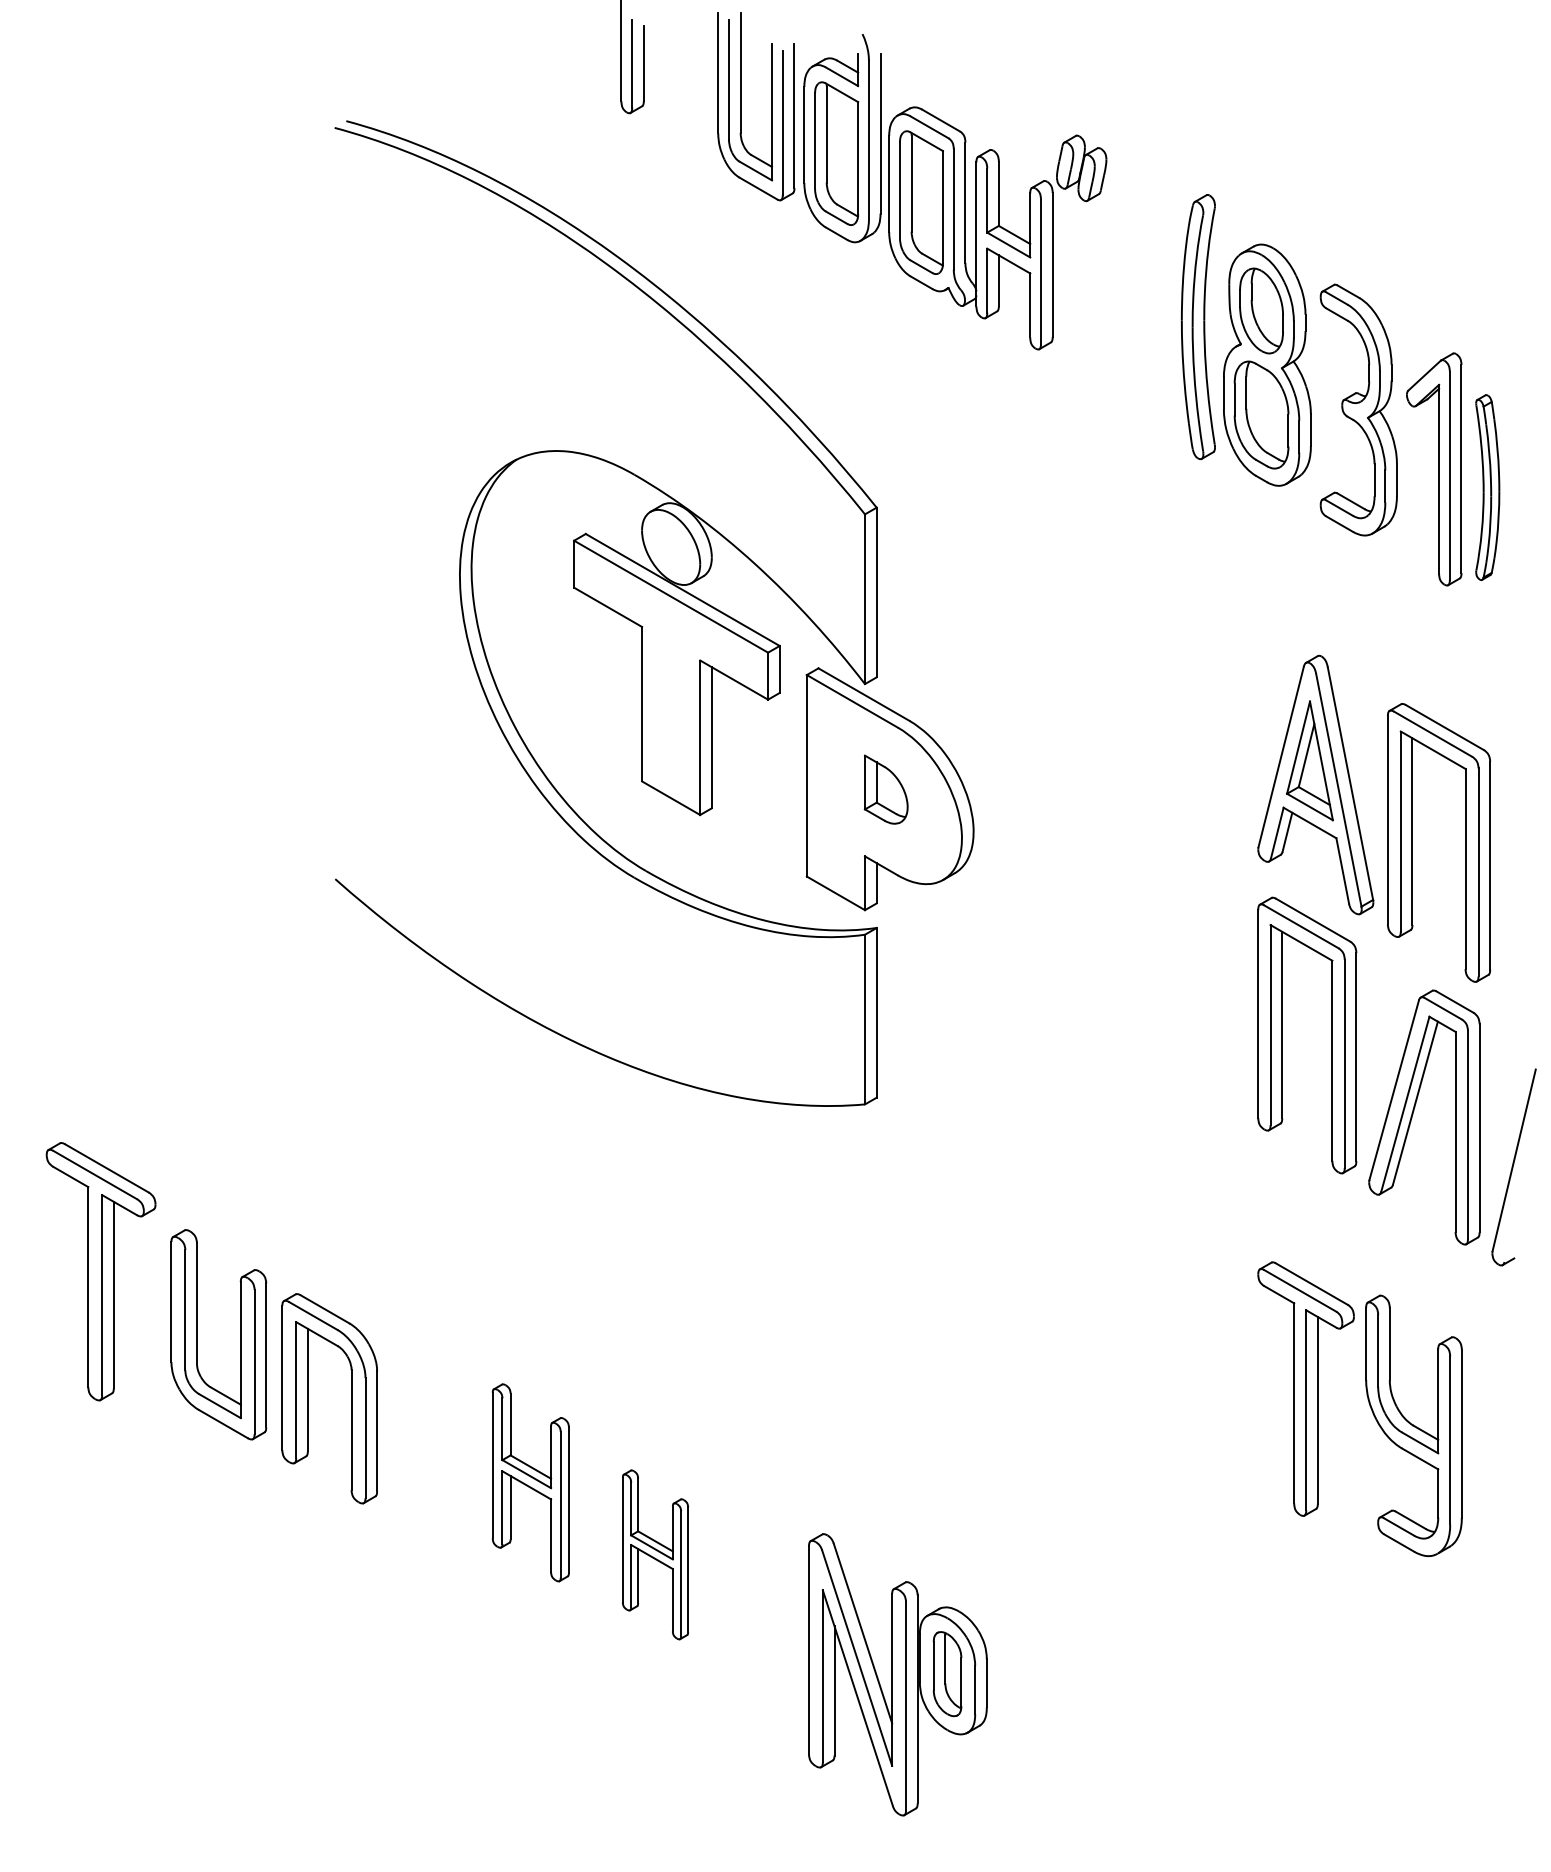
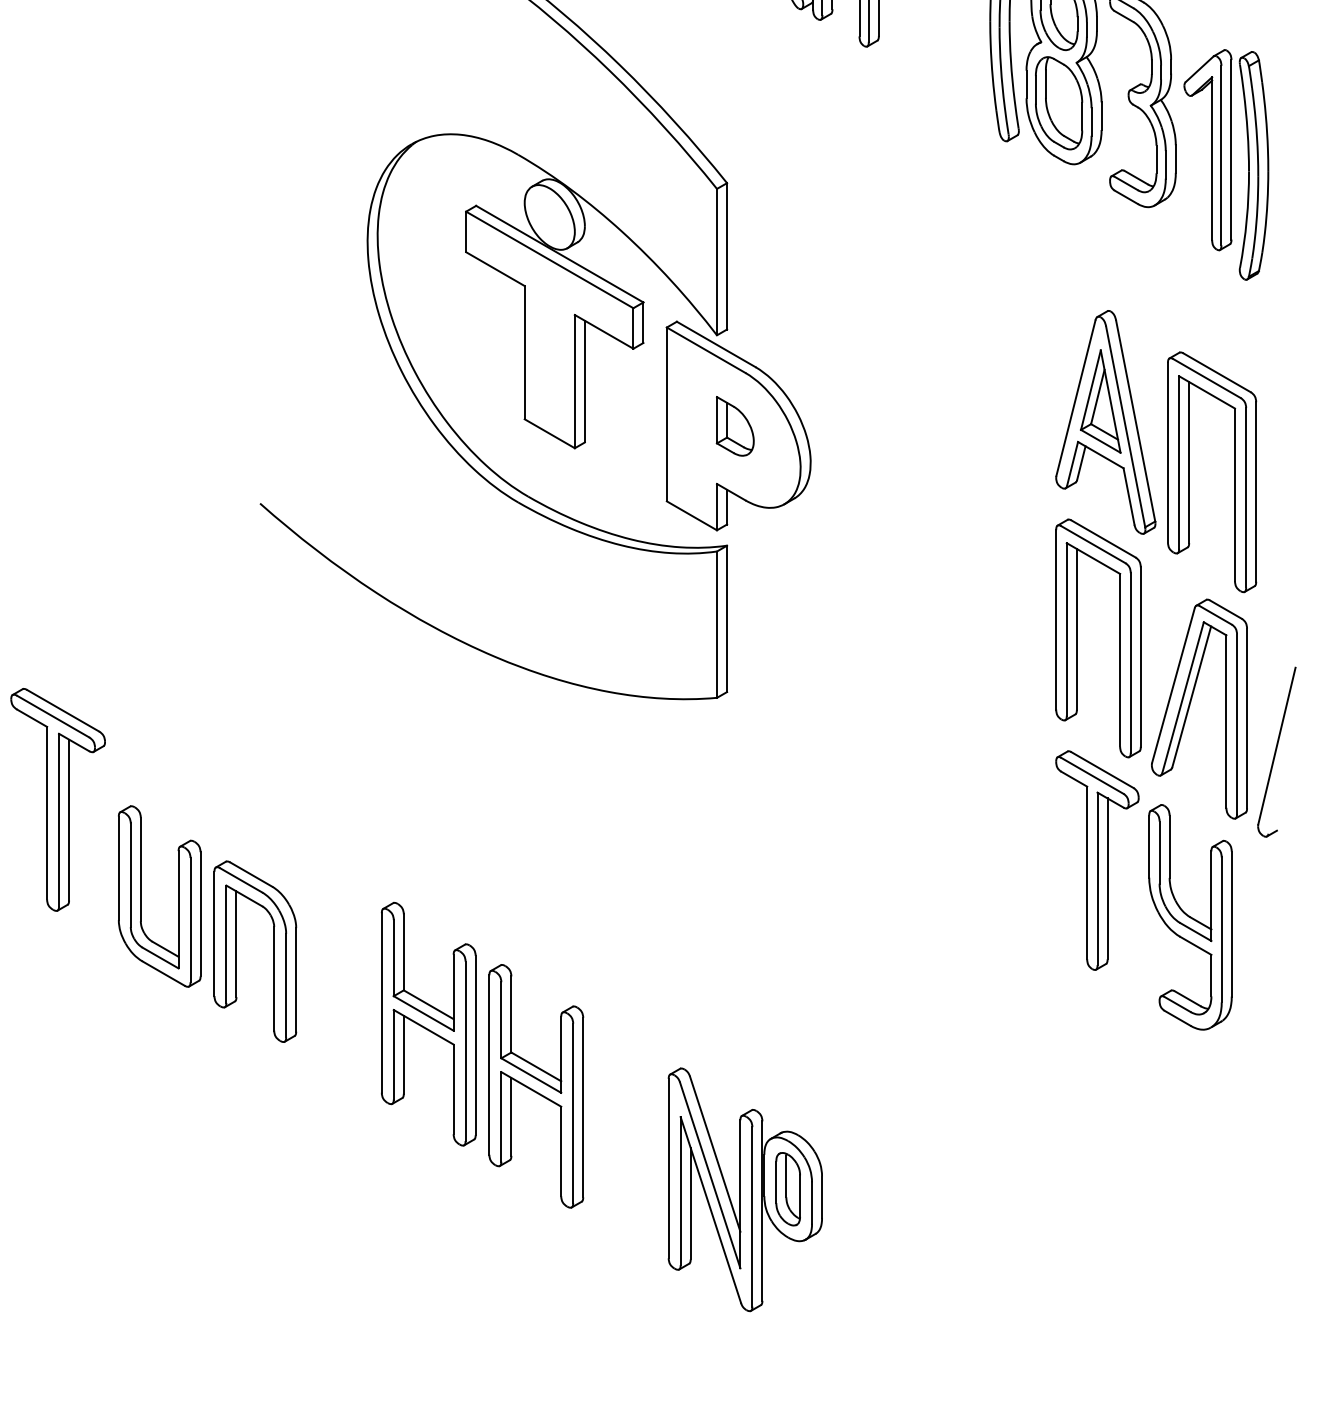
part: (1487, 487) -> (1253, 165), size x1.43
part: (100, 1271) -> (57, 799), moved
part: (1305, 1388) -> (1096, 860), moved
part: (1413, 1425) -> (1190, 917), moved
part: (530, 1482) -> (428, 1023), size x1.43
part: (655, 1554) -> (536, 1086), size x1.67

